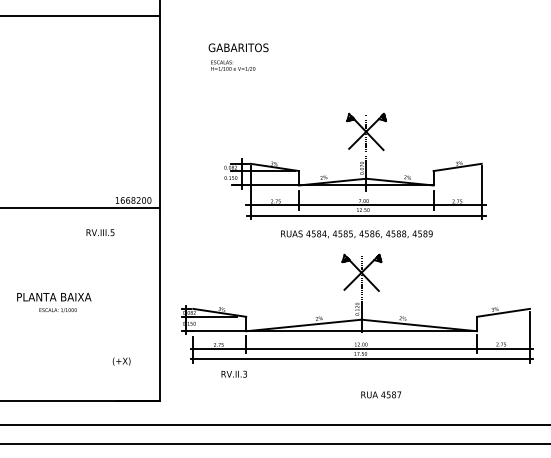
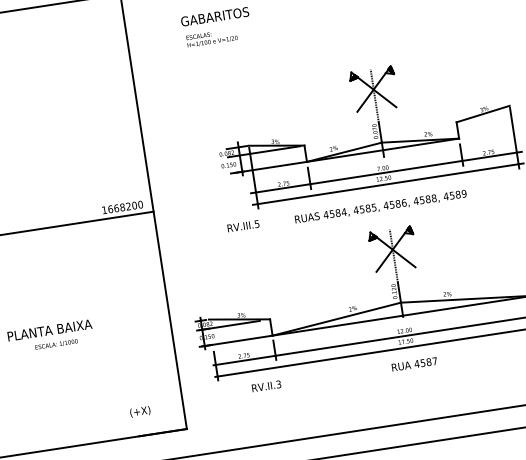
text: (100, 232) -> (243, 225), moved
text: (121, 361) -> (140, 411), moved
text: (381, 394) -> (414, 363), moved

